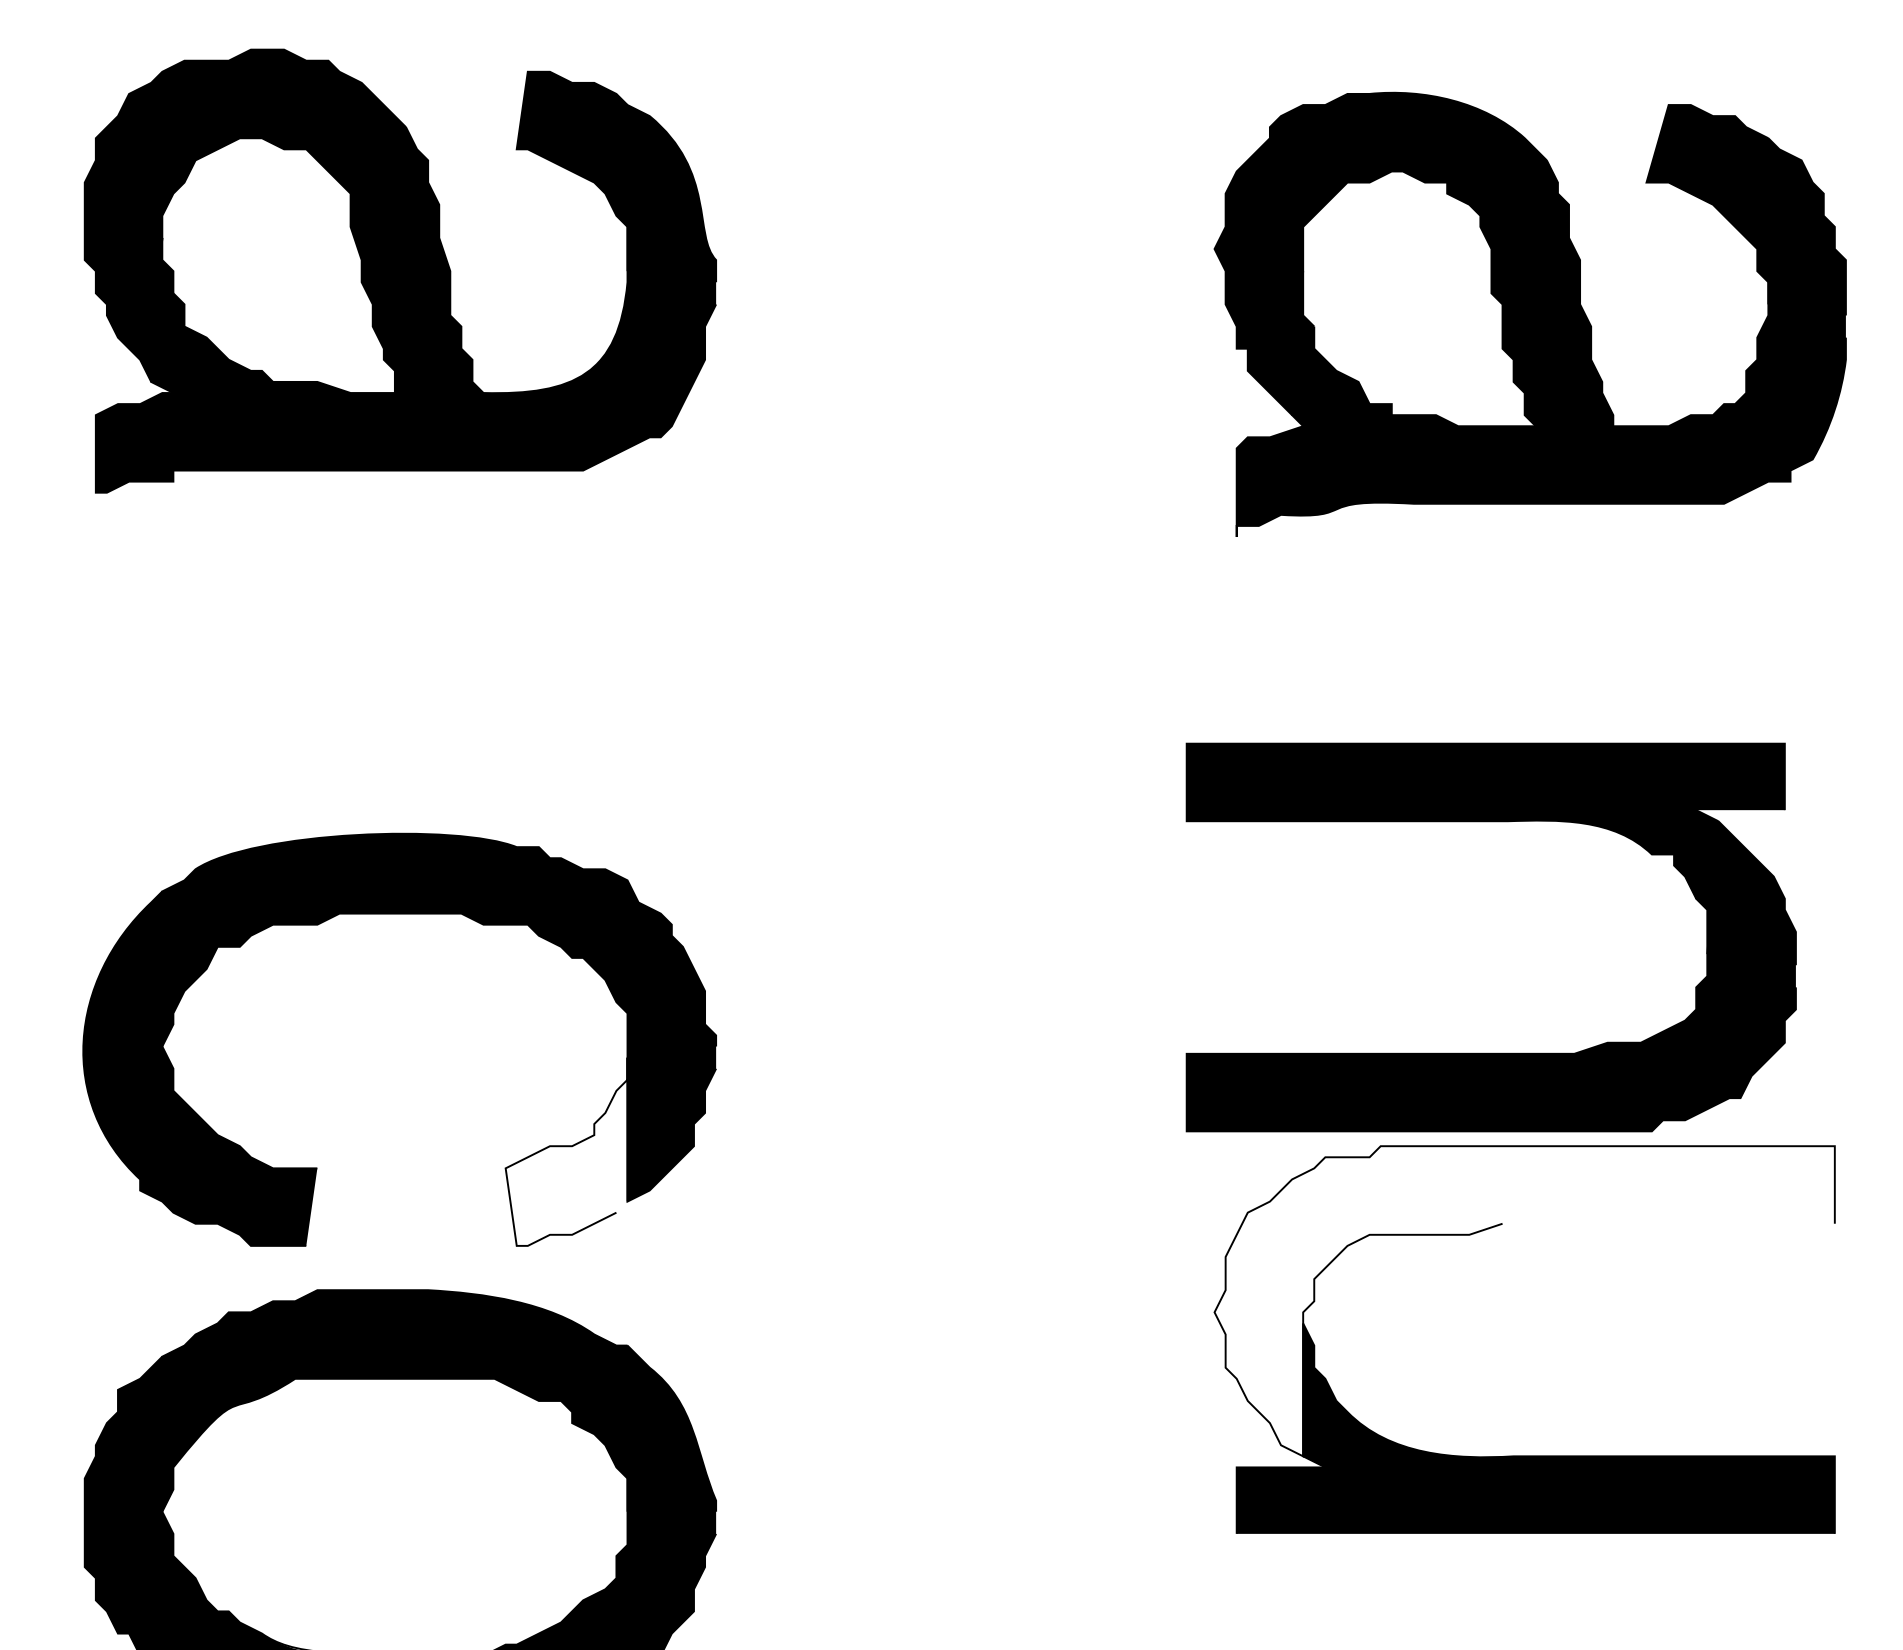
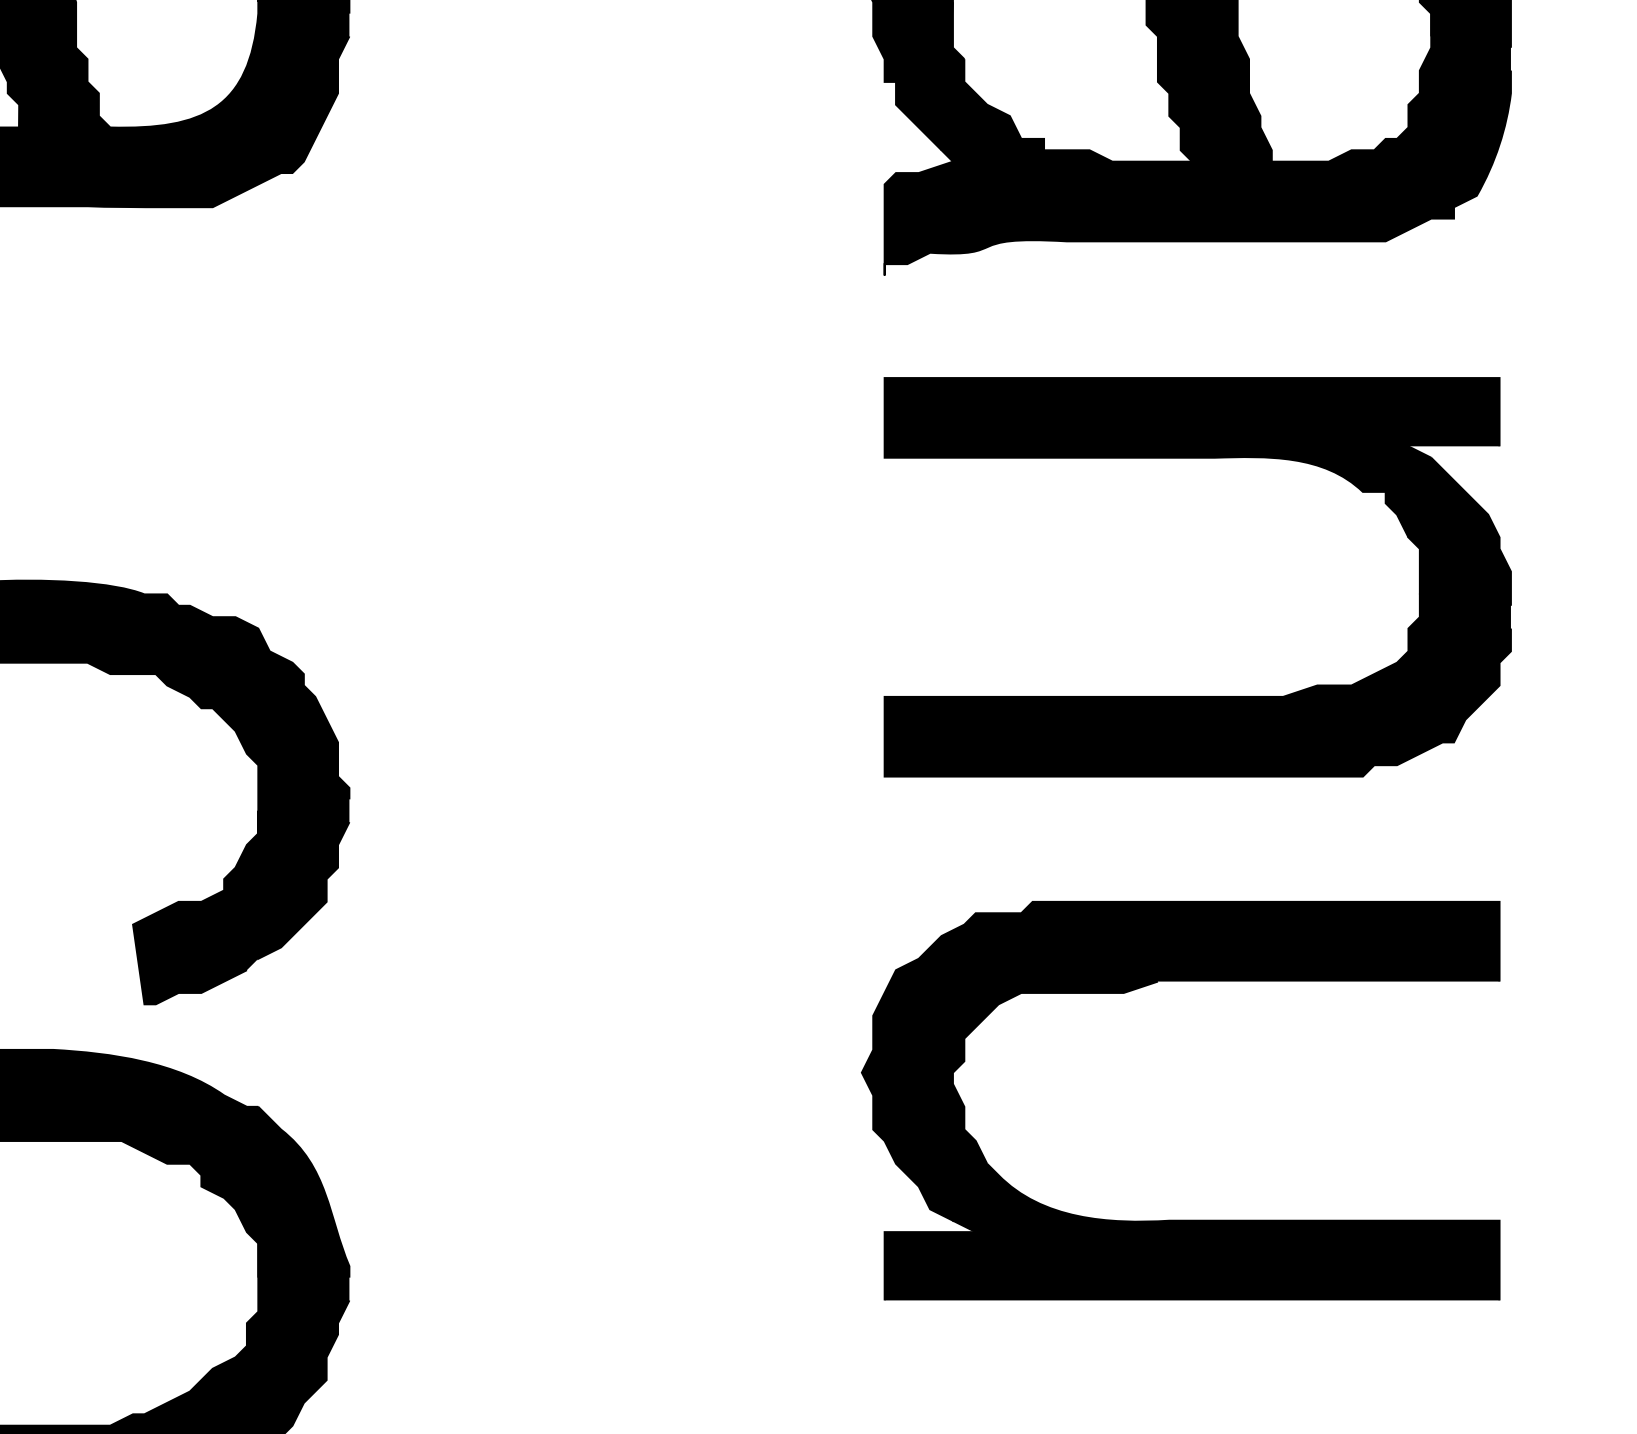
part: (1490, 822) -> (1196, 459), moved
fill: (566, 1151) -> (195, 907), added
fill: (1524, 1301) -> (1180, 1061), added

